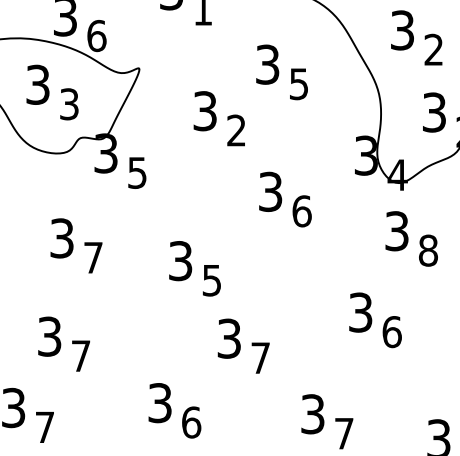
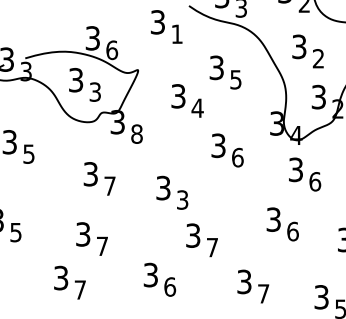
text: (236, 129) -> (197, 107), 2 -> 4
text: (136, 171) -> (136, 133), 5 -> 8
text: (428, 250) -> (315, 181), 8 -> 6
text: (211, 279) -> (182, 199), 5 -> 3

